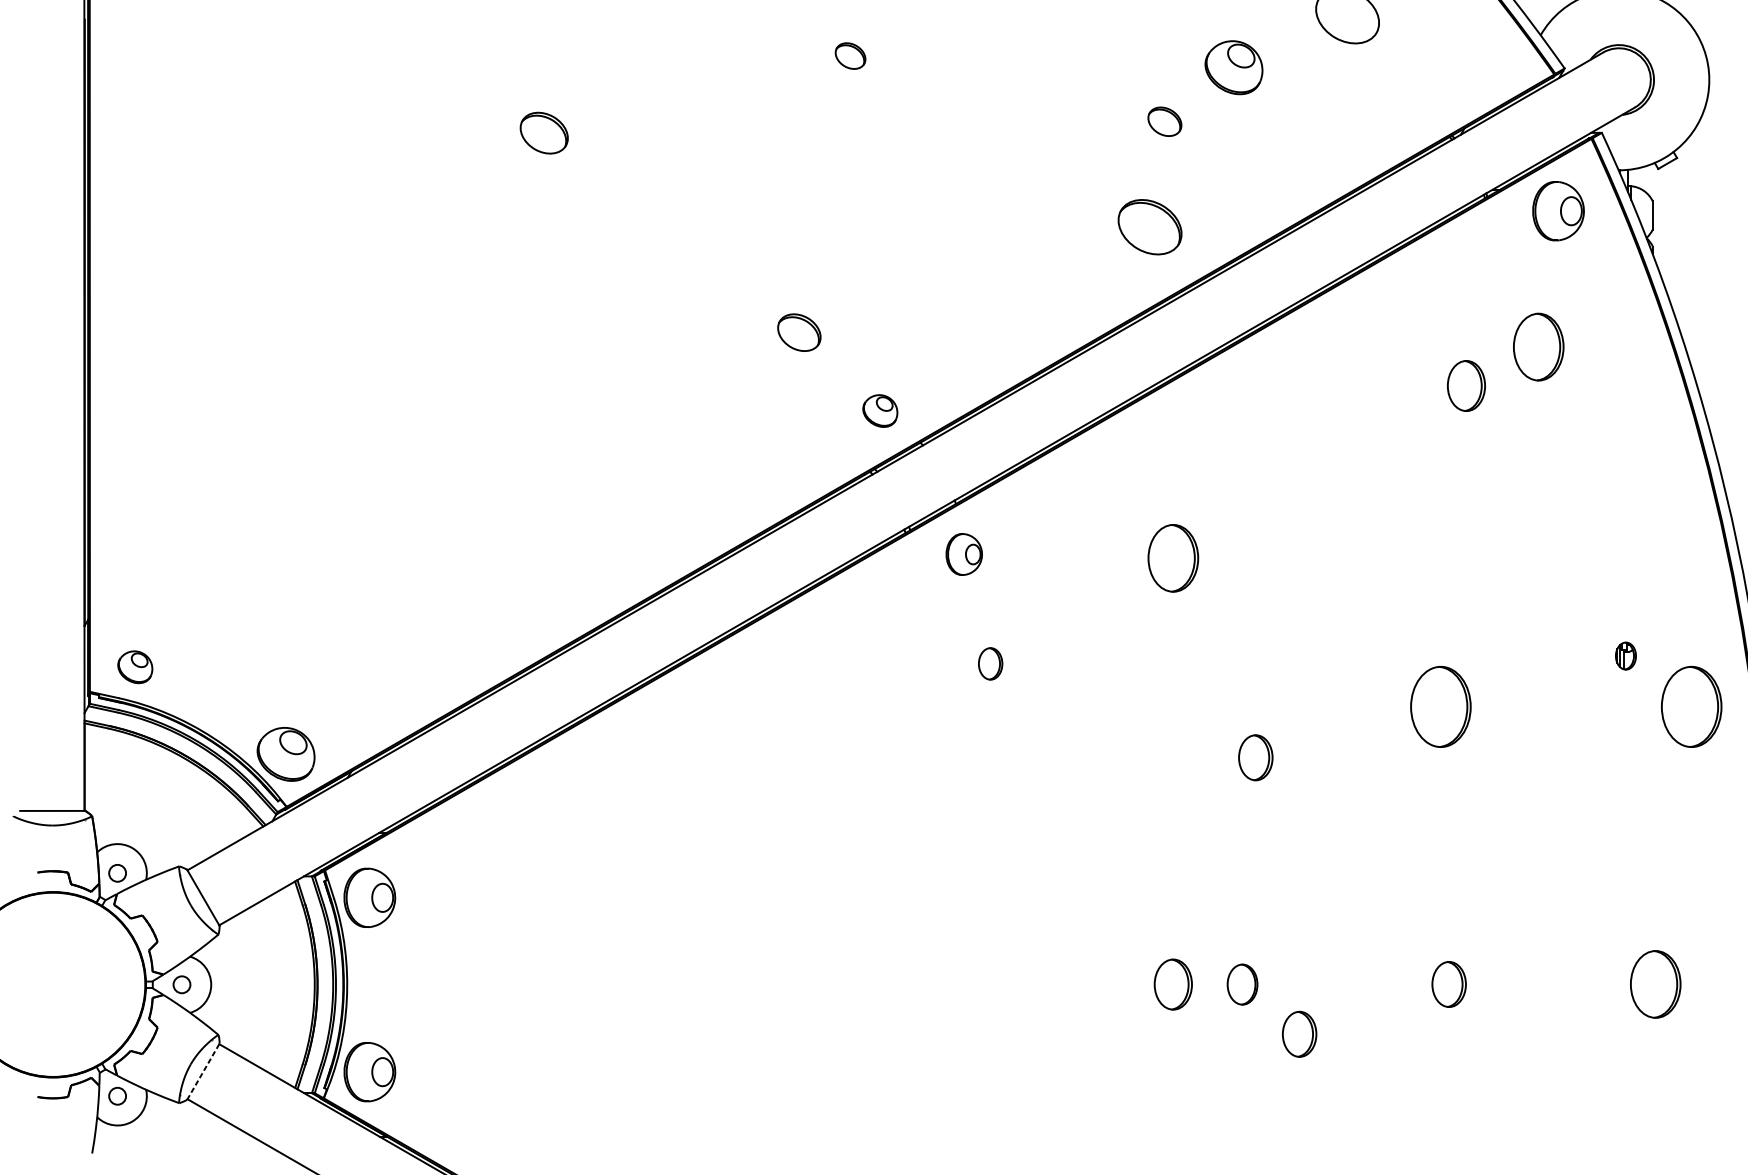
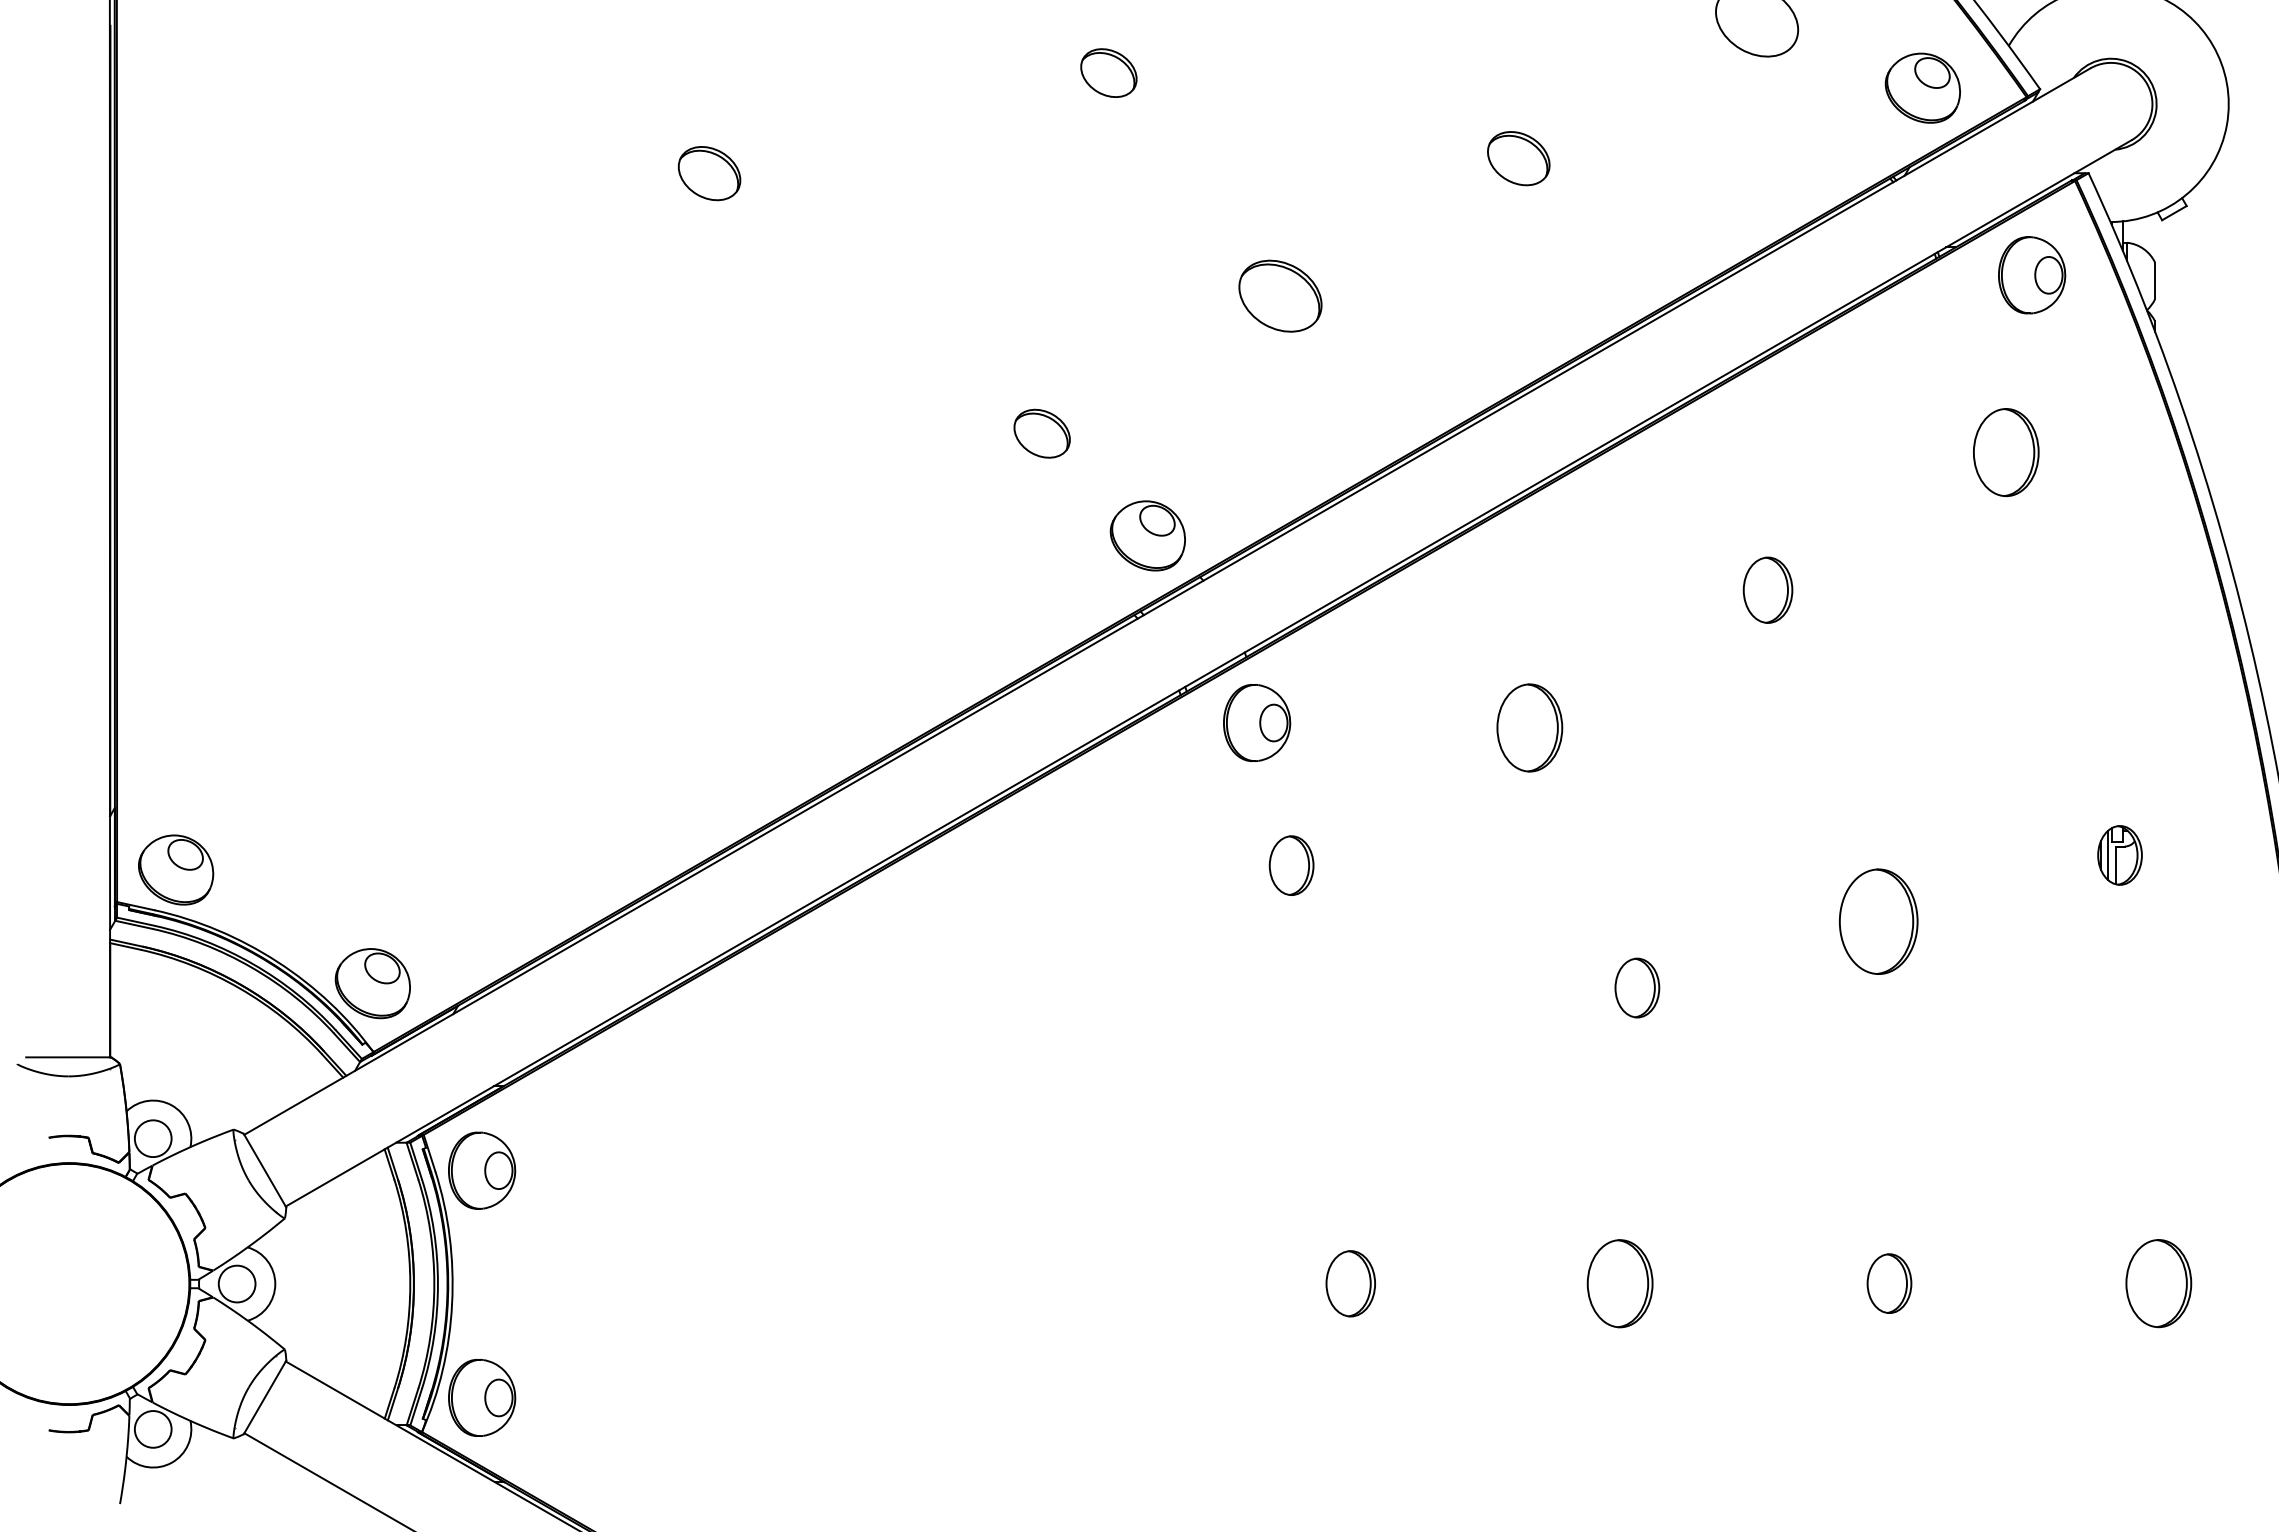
part: (850, 55) -> (1108, 72), size x1.43
part: (1233, 67) -> (1922, 87), moved
part: (1164, 121) -> (1518, 158), size x1.43
part: (1150, 226) -> (1280, 295), moved
part: (1466, 385) -> (1767, 589), moved
part: (880, 410) -> (1147, 535), size x1.67
part: (964, 554) -> (1257, 722), size x1.43
part: (1625, 656) -> (2119, 855), size x1.67
part: (990, 663) -> (1291, 865), size x1.43
part: (135, 666) -> (176, 869), size x1.67
part: (1691, 706) -> (2205, 921), removed
circle: (117, 873) -> (152, 1138), size x1.67
circle: (181, 984) -> (236, 1283), size x1.67
part: (1173, 984) -> (1350, 1283), moved
part: (1242, 984) -> (1619, 1283), size x1.67
part: (1299, 1034) -> (1694, 1348), removed
line: (203, 1071) -> (265, 1397), dashed -> solid
circle: (117, 1096) -> (152, 1429), size x1.67

